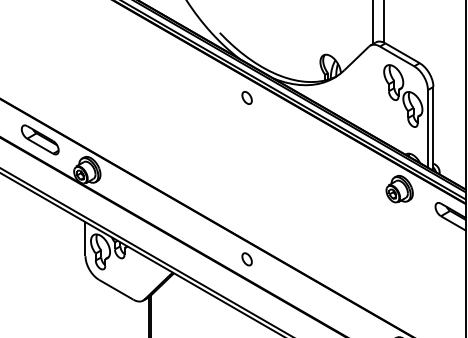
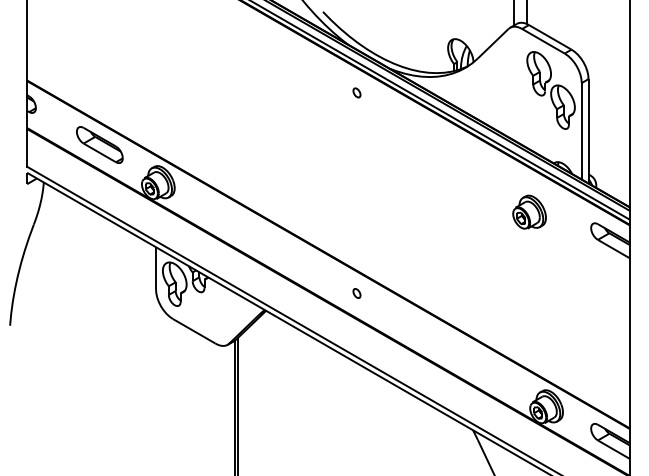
part: (246, 97) -> (356, 92), size x0.6
part: (399, 188) -> (529, 211), moved
part: (246, 259) -> (356, 293), size x0.6

